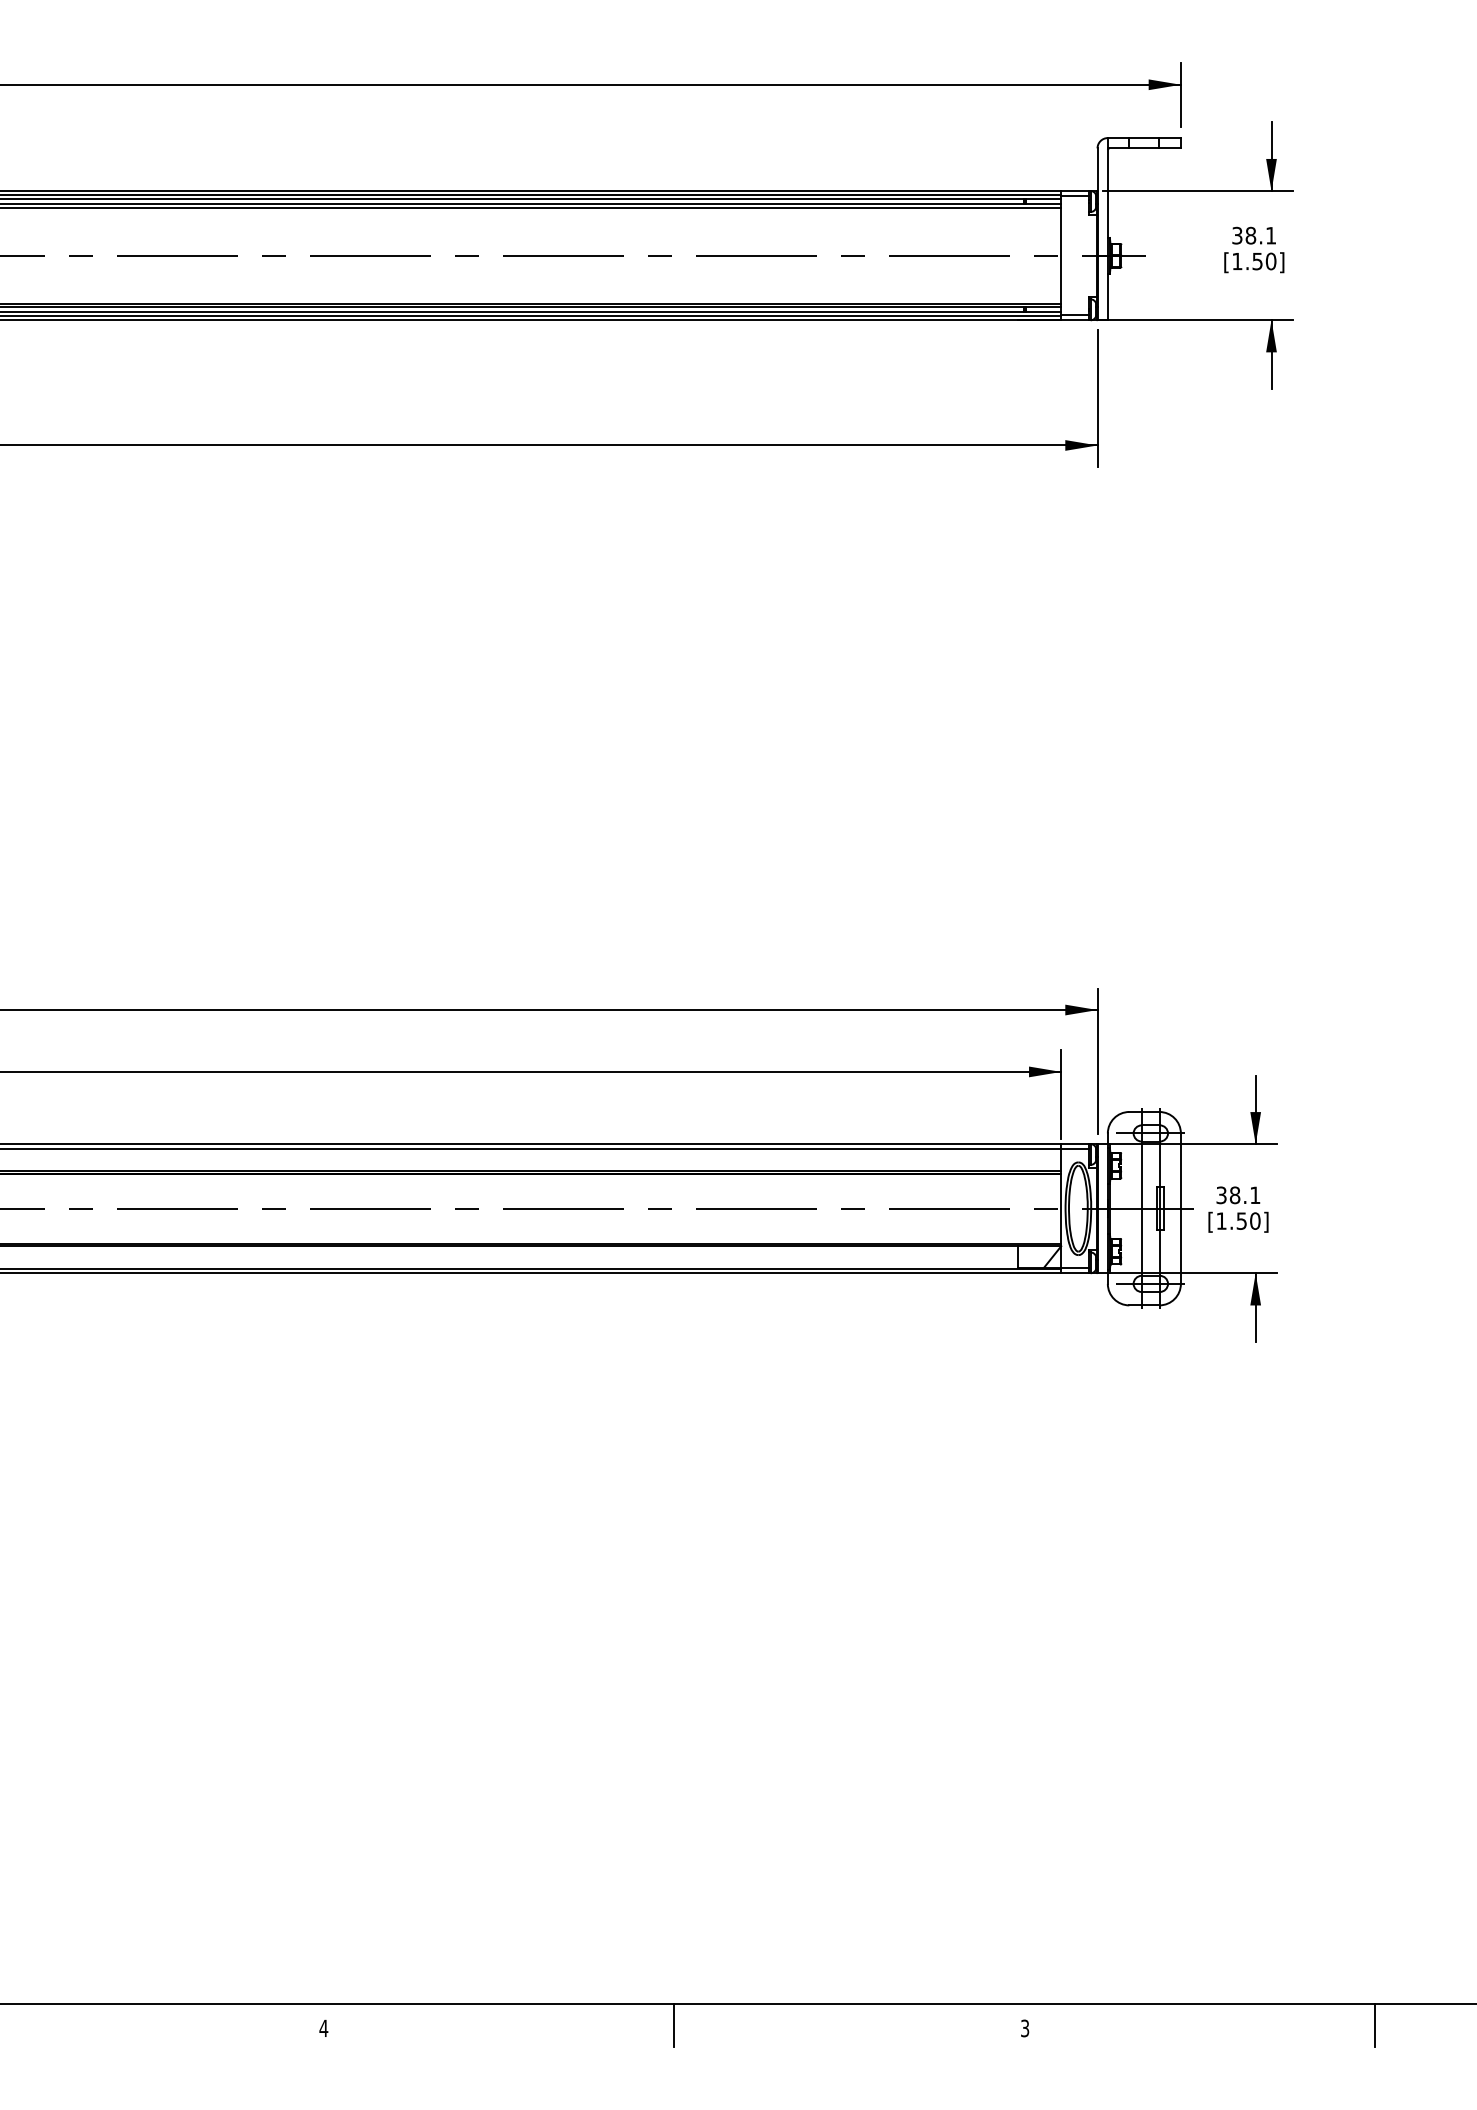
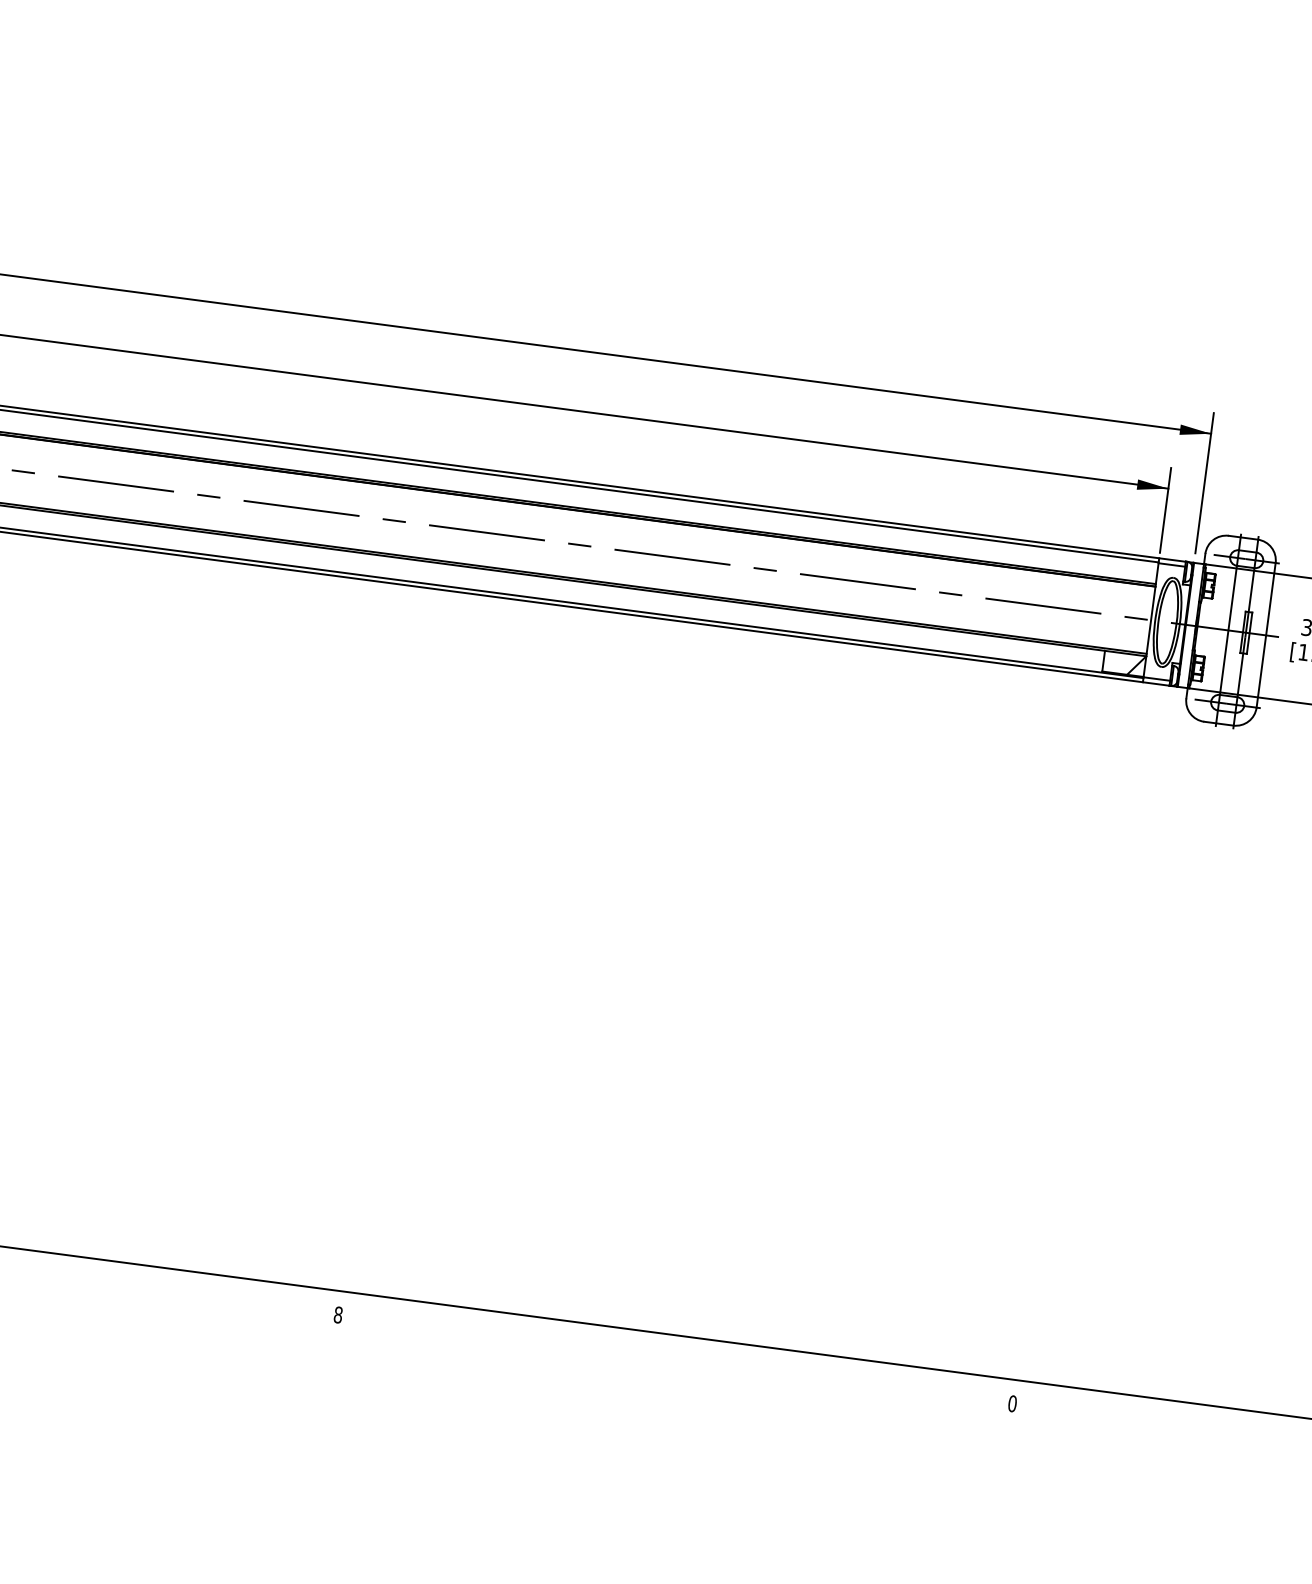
line: (673, 2024) -> (674, 1355), removed
text: (323, 2028) -> (337, 1315), 4 -> 8
text: (1024, 2028) -> (1011, 1403), 3 -> 0

